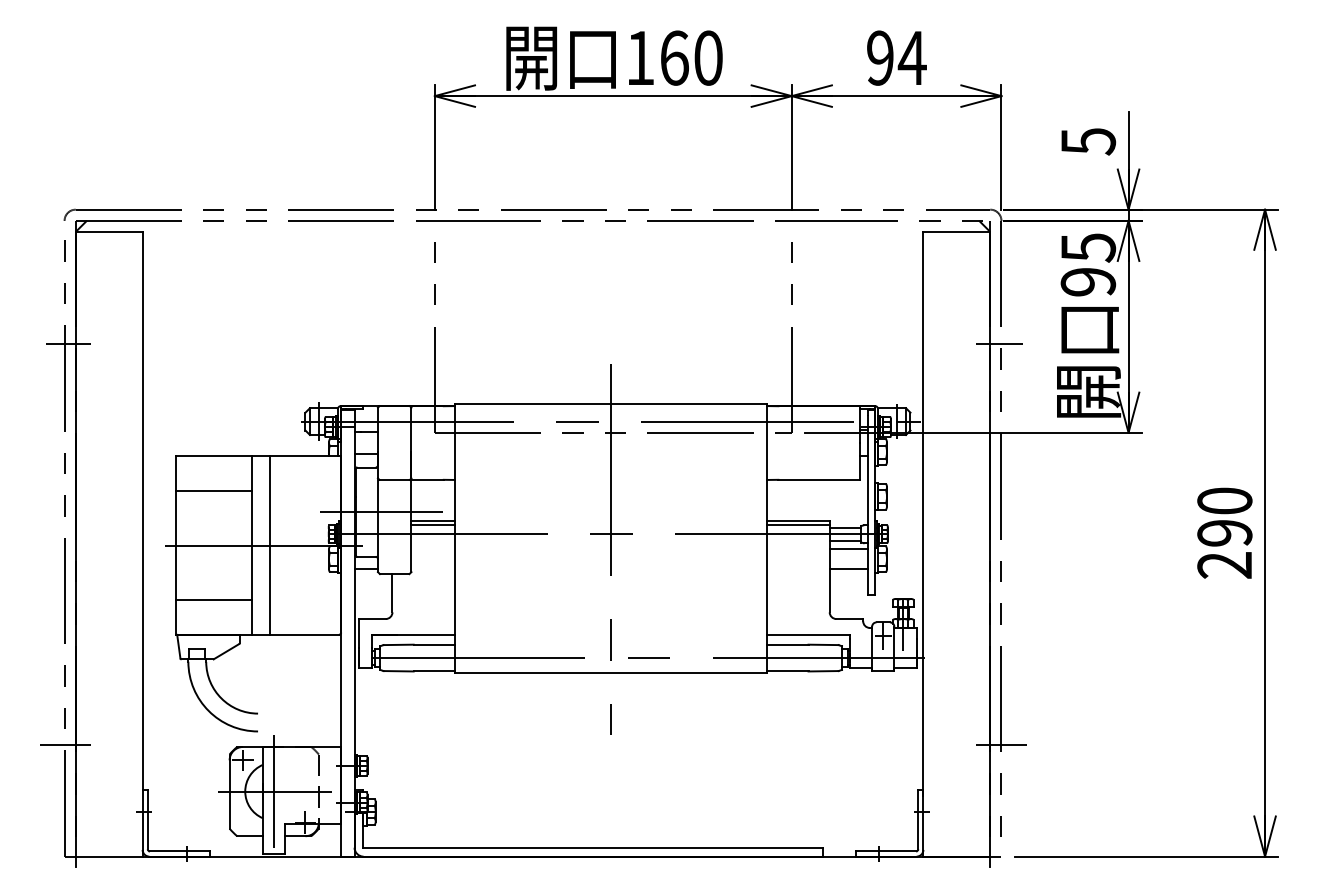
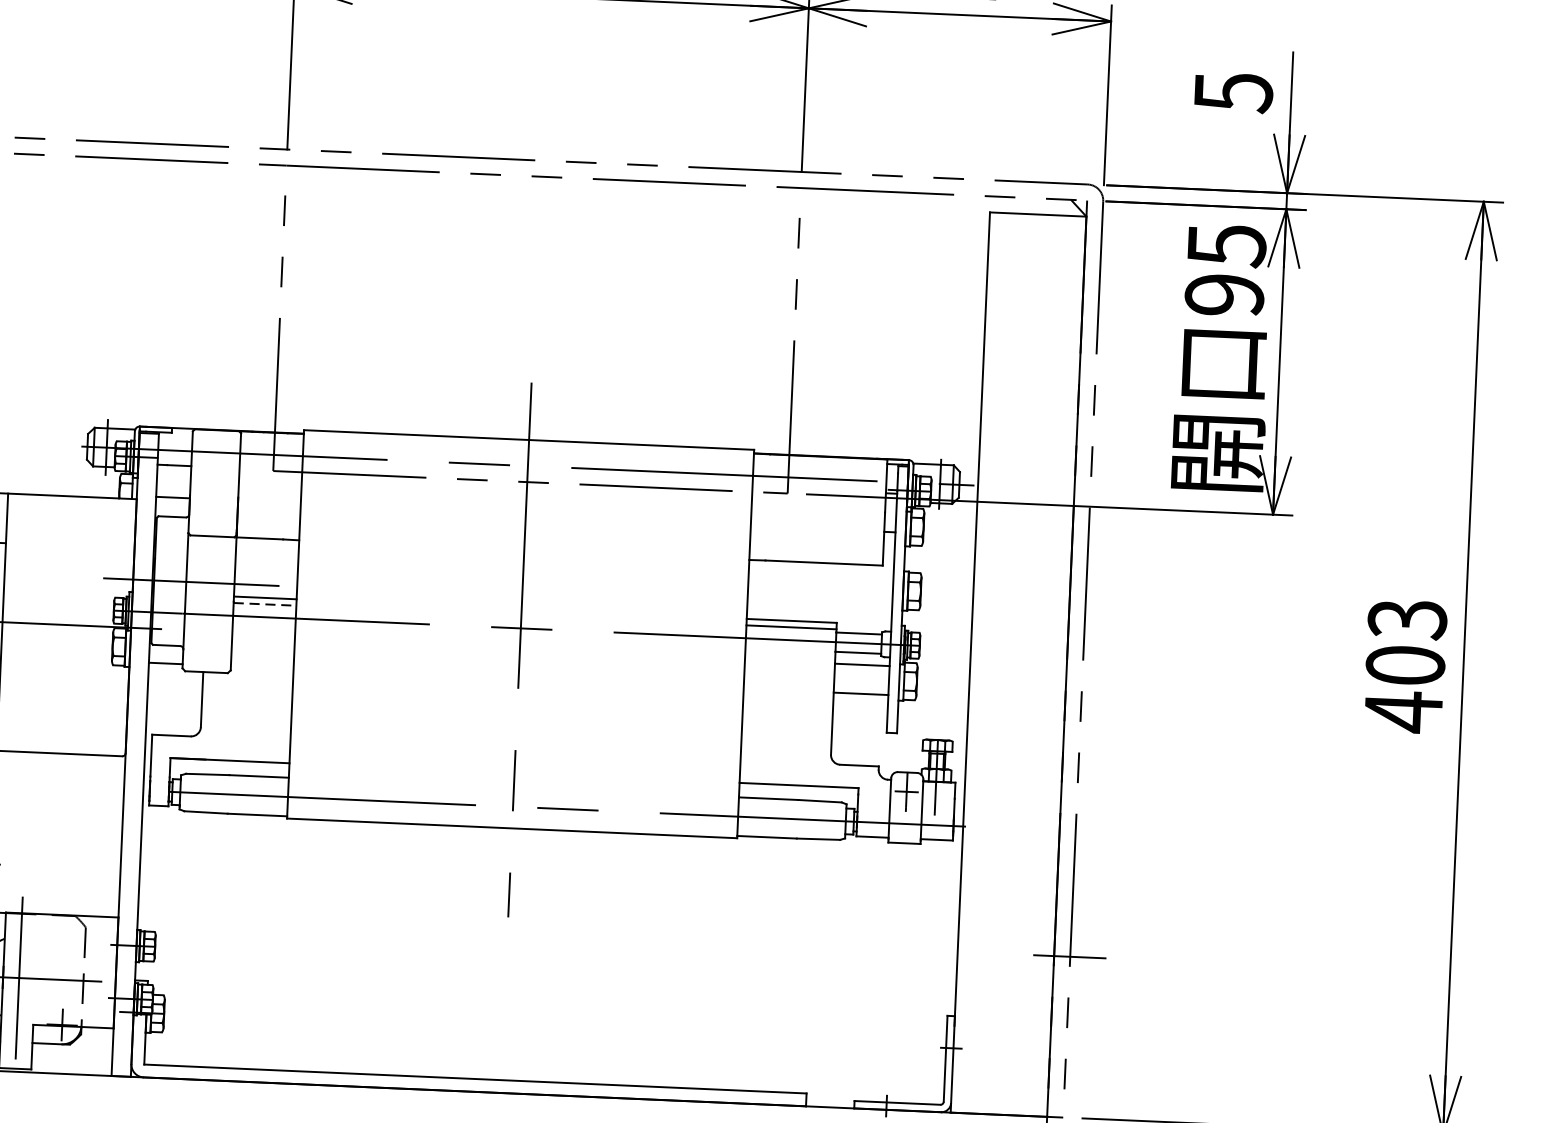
line: (998, 343) -> (1091, 377), removed
line: (433, 525) -> (265, 604), solid -> dashed
text: (1224, 533) -> (1404, 665), 290 -> 403
line: (269, 545) -> (27, 623), removed

